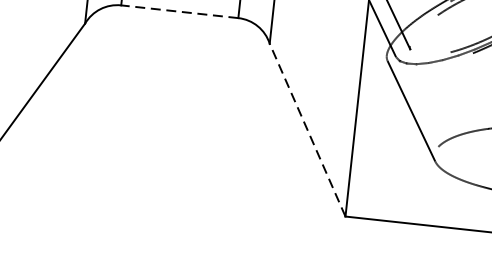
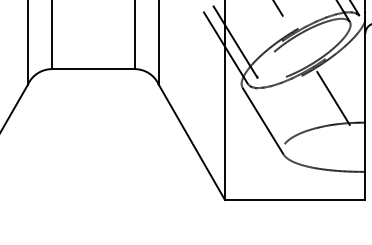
line: (178, 12) -> (92, 69), dashed -> solid
line: (307, 128) -> (191, 141), dashed -> solid

